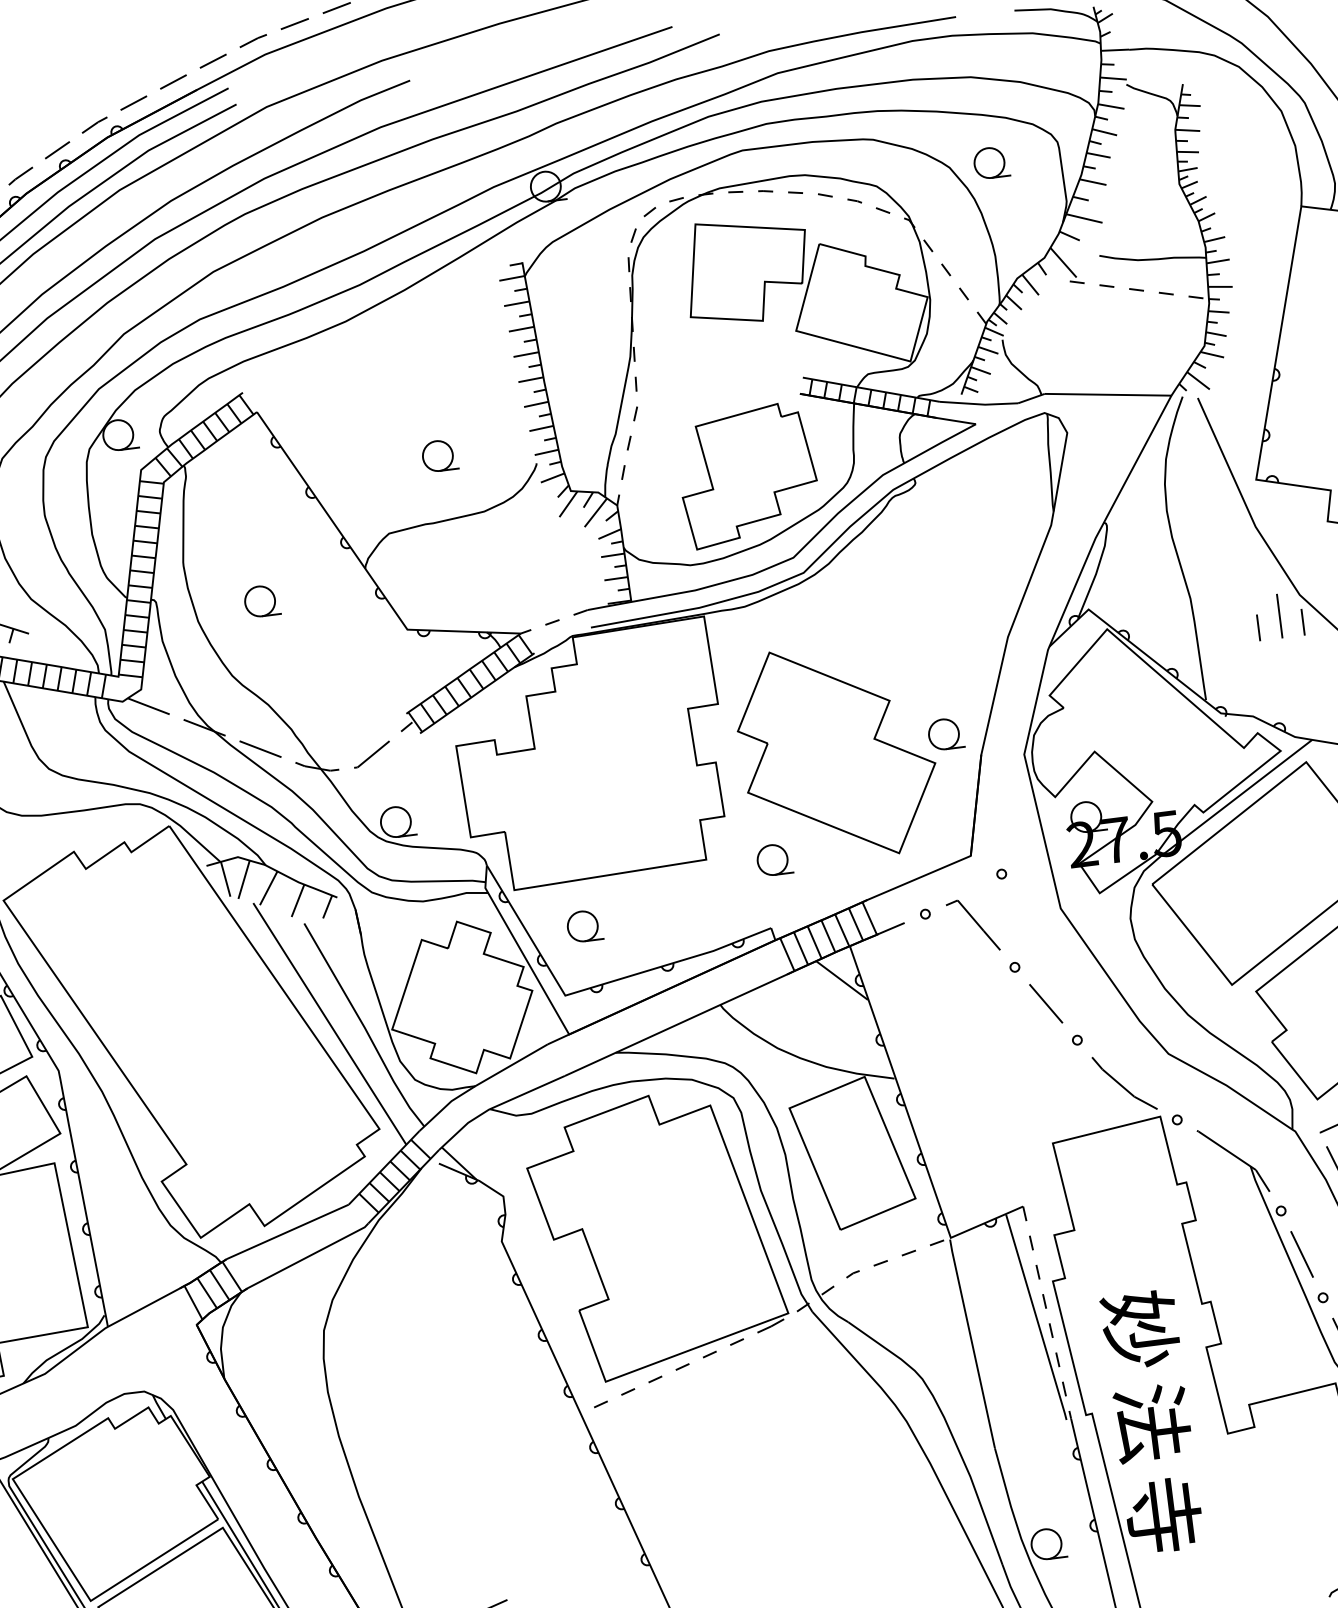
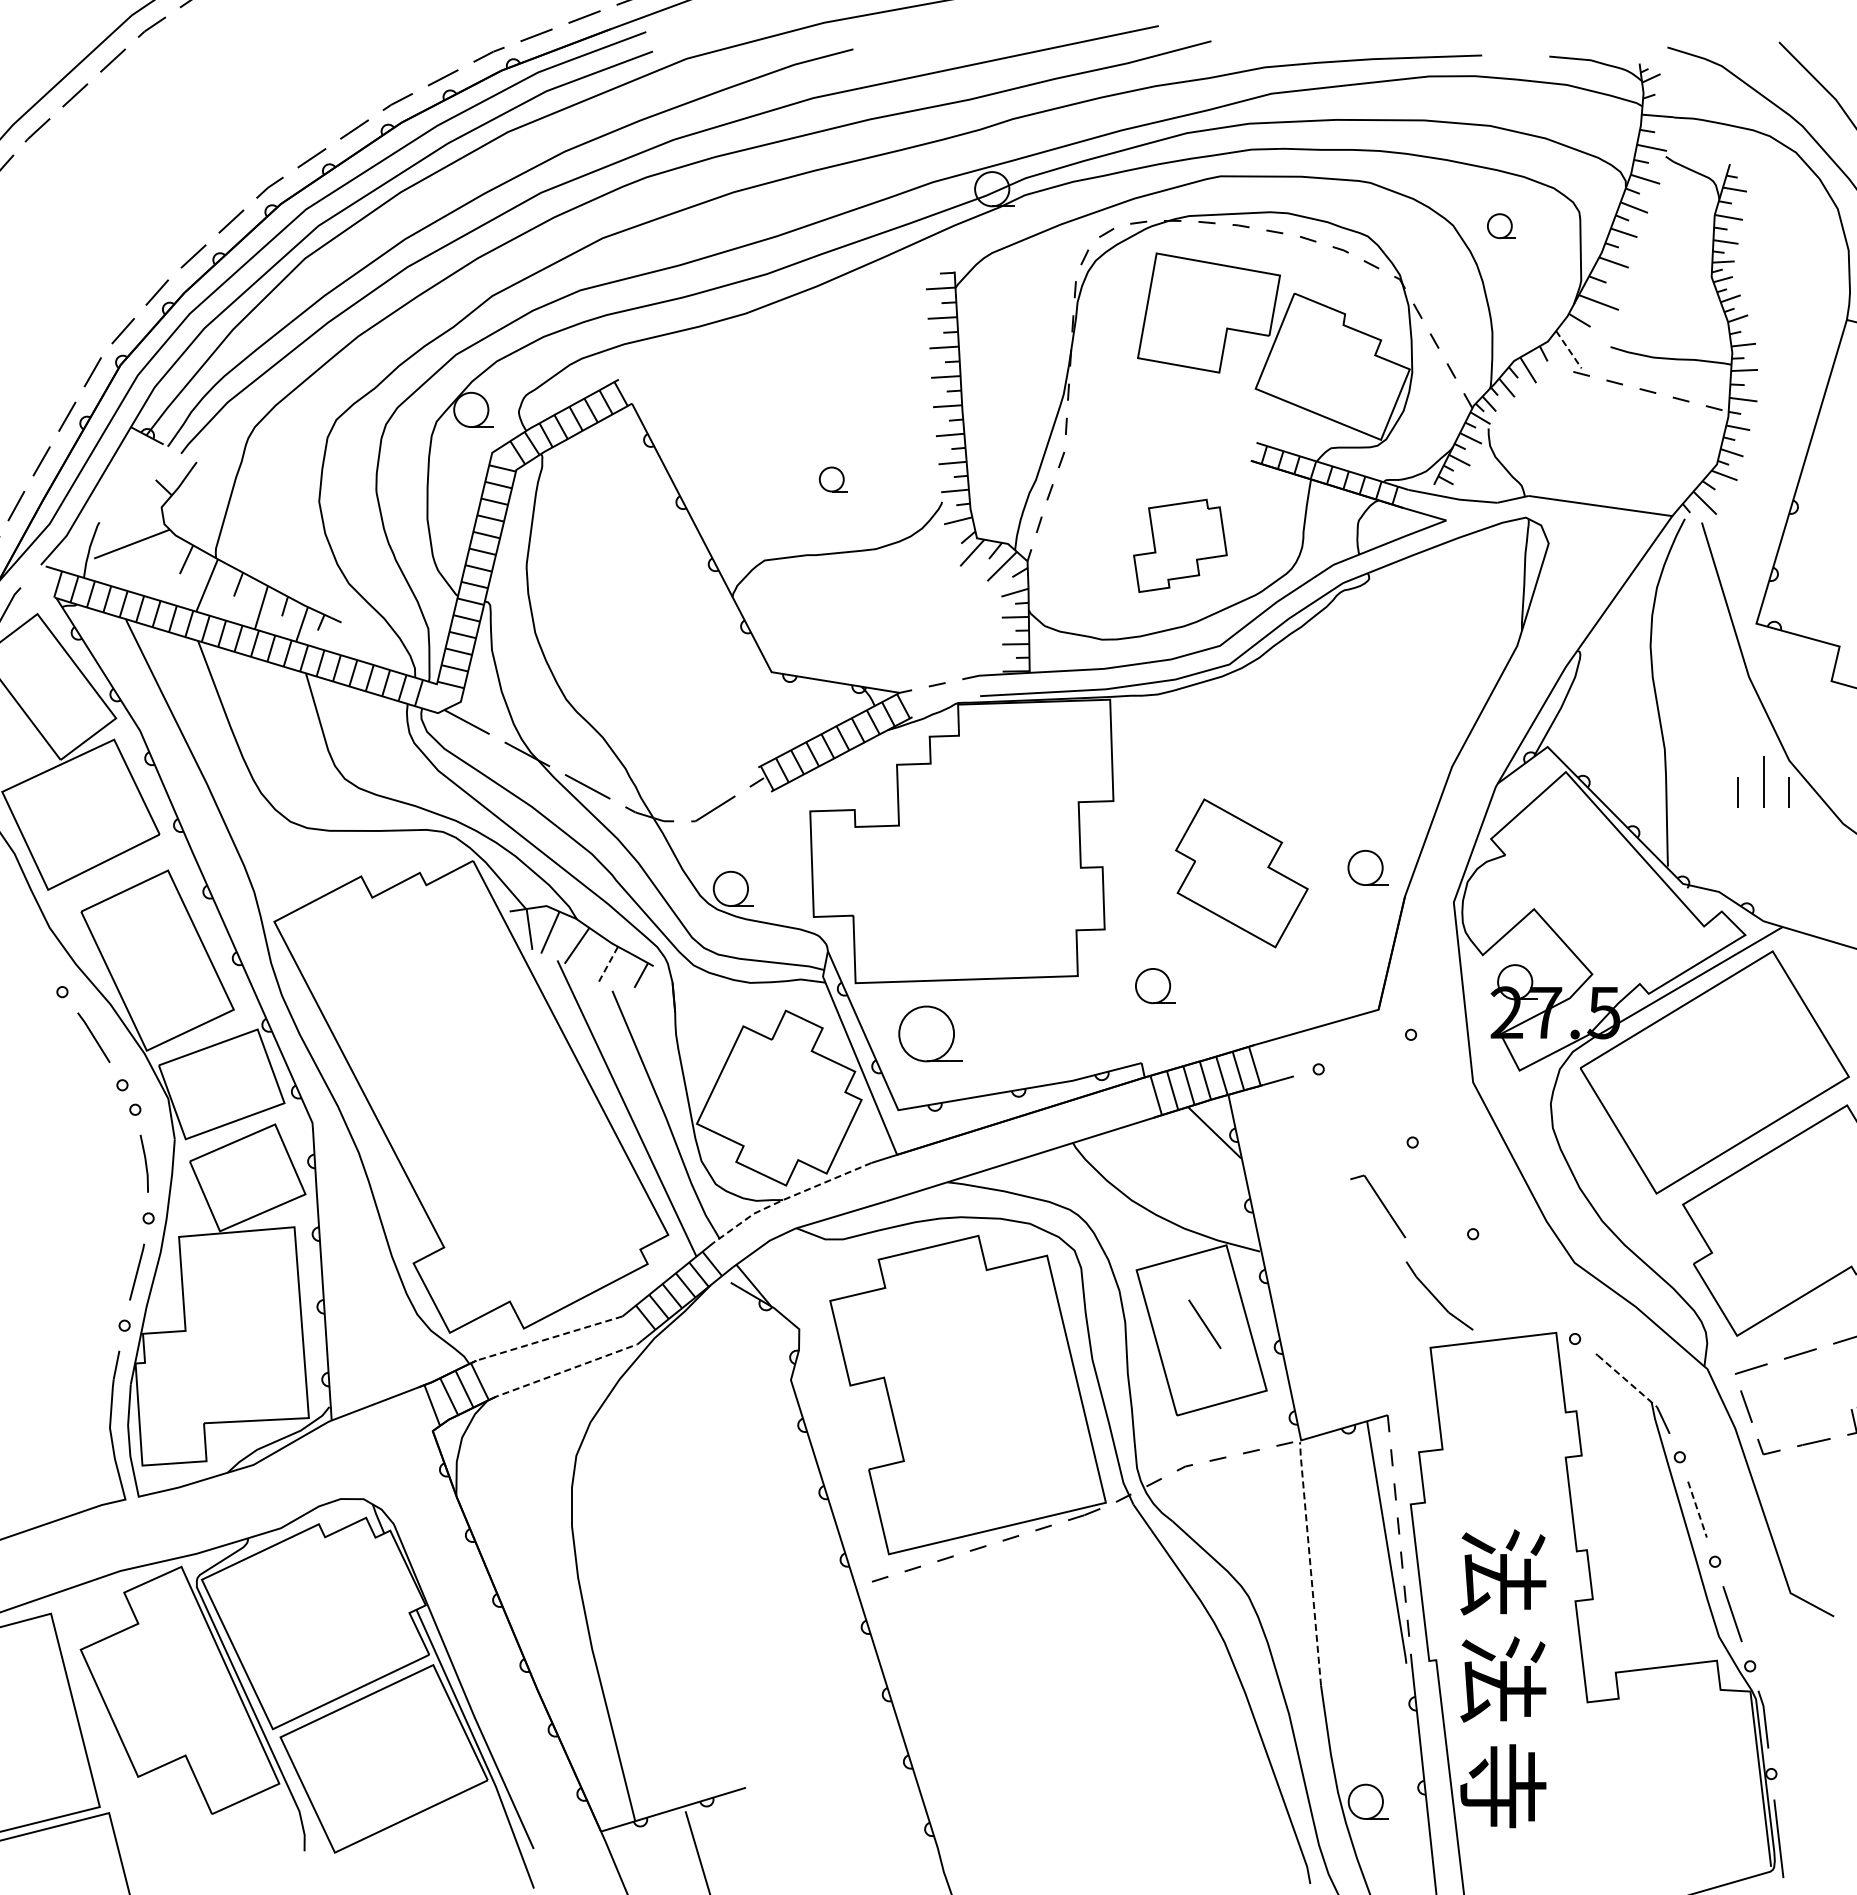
part: (991, 163) -> (1501, 226), size x0.7
line: (1063, 262) -> (1568, 349), solid -> dashed
part: (440, 455) -> (833, 479), size x0.7
part: (748, 475) -> (1180, 545), size x0.6
part: (261, 600) -> (610, 618), removed
part: (836, 752) -> (1241, 873), size x0.6
line: (298, 901) -> (608, 964), solid -> dashed
part: (973, 925) -> (1378, 1206), moved
part: (584, 926) -> (930, 1034), size x1.6
line: (1045, 1003) -> (1204, 1324), moved
part: (1124, 1082) -> (1439, 1295), moved
line: (478, 1084) -> (787, 1198), solid -> dashed
line: (1227, 1151) -> (1627, 1381), solid -> dashed
line: (286, 1231) -> (548, 1338), solid -> dashed
line: (1302, 1255) -> (1697, 1510), solid -> dashed
line: (309, 1256) -> (570, 1369), solid -> dashed
text: (1140, 1330) -> (1503, 1572), 妙 -> 法
line: (972, 1343) -> (1310, 1563), solid -> dashed

